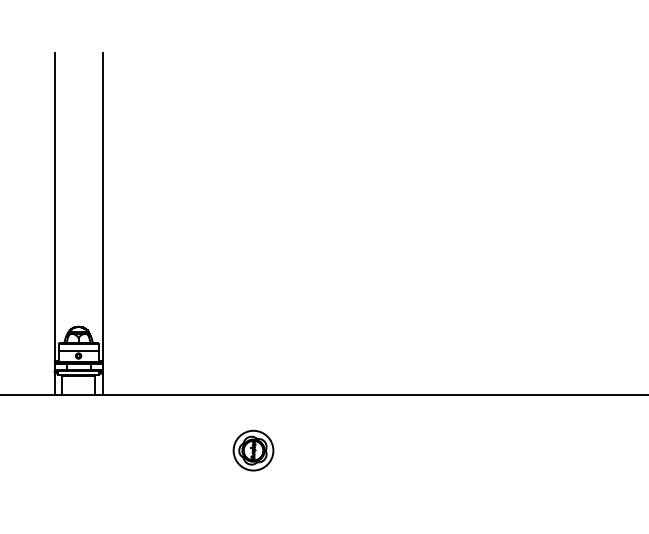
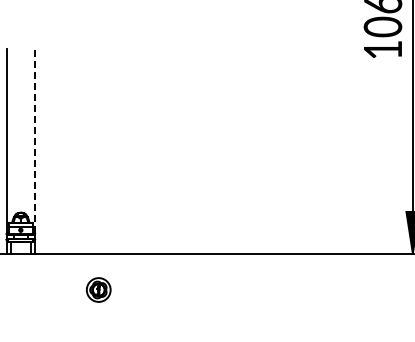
line: (103, 206) -> (35, 140), solid -> dashed
part: (253, 449) -> (98, 289), moved

